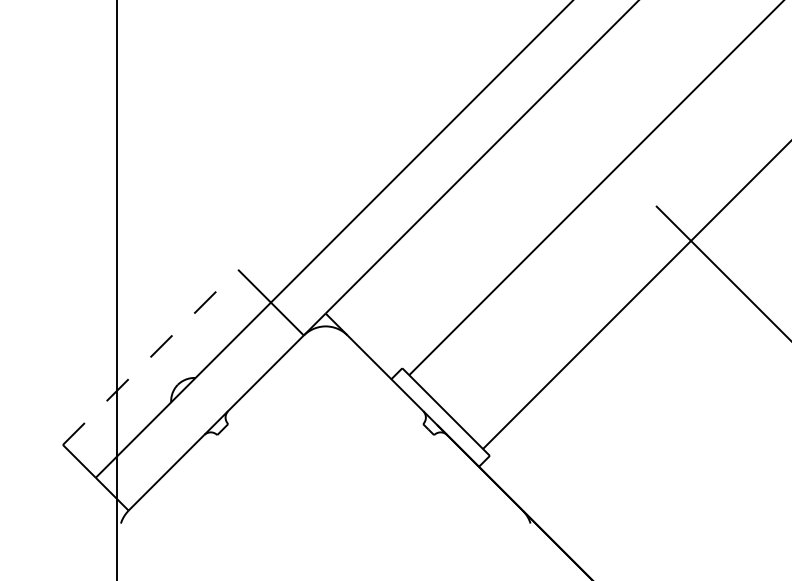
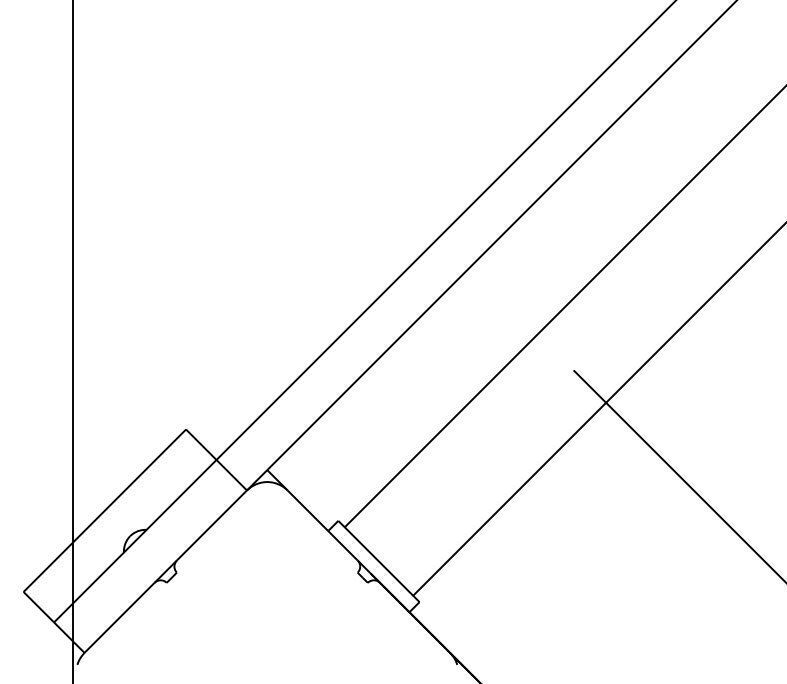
line: (150, 357) -> (104, 510), dashed -> solid

